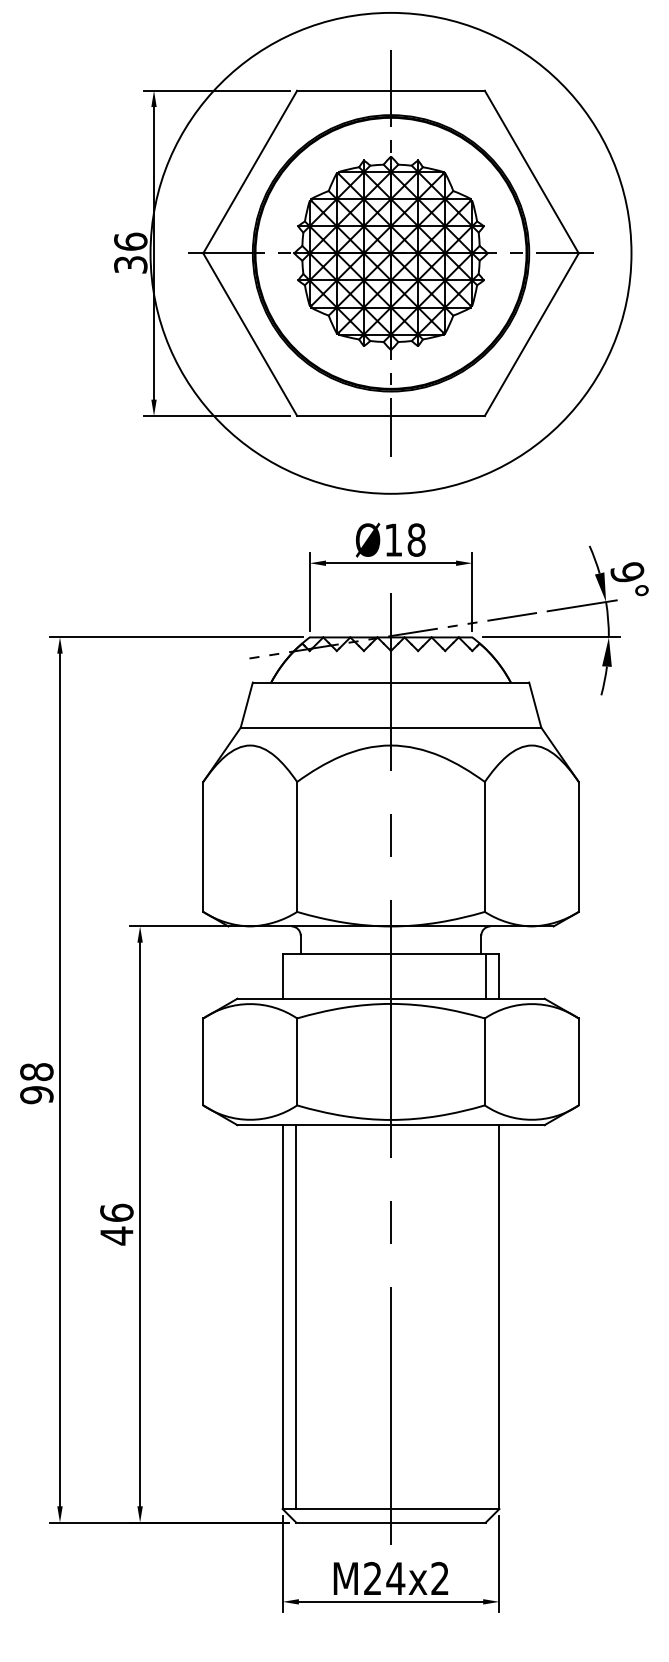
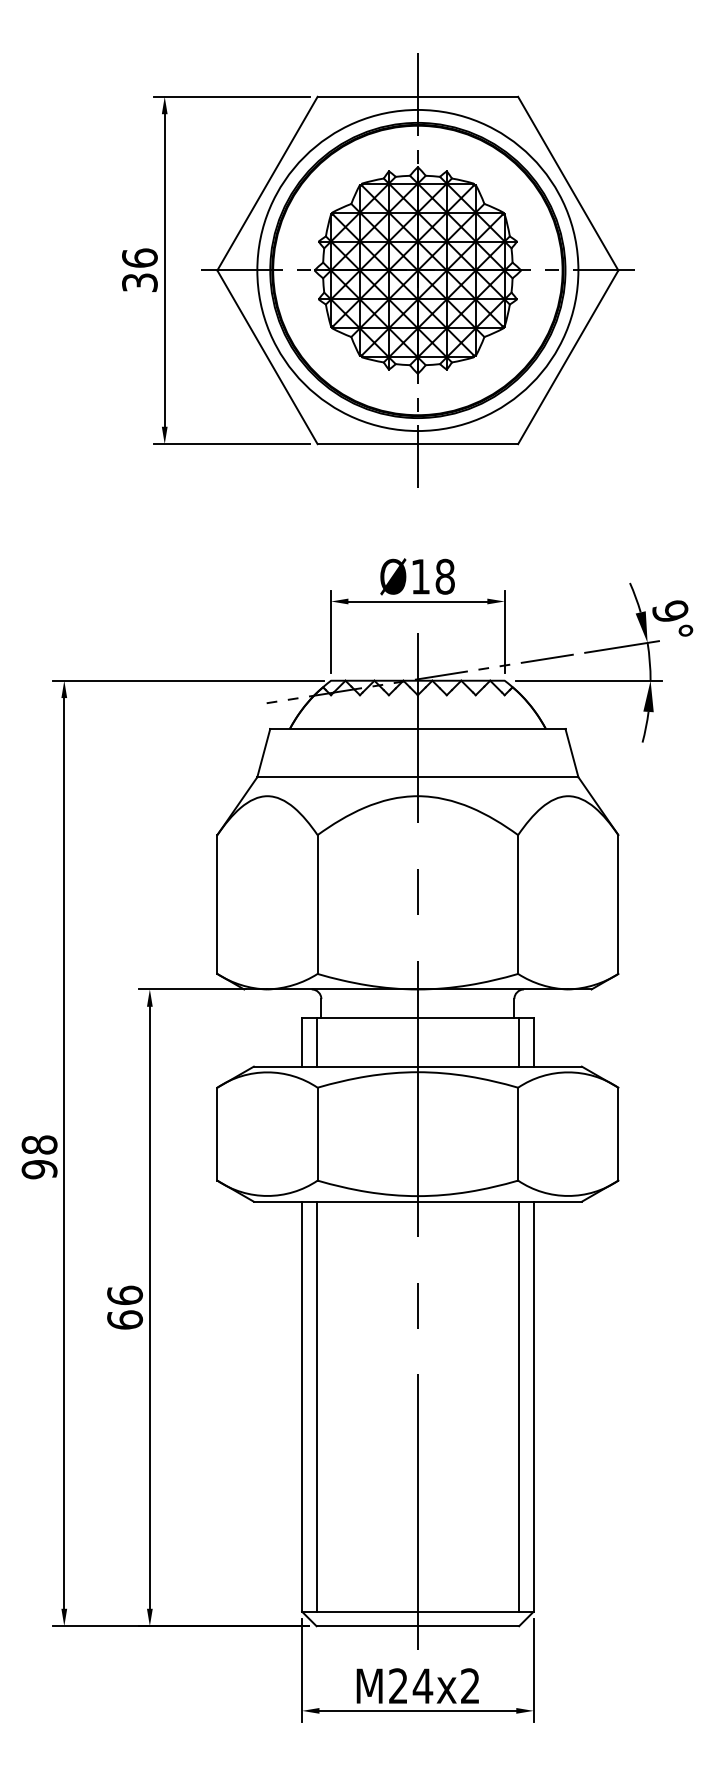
circle: (390, 253) -> (417, 270), size x0.62
line: (296, 976) -> (316, 1042), added
text: (116, 1236) -> (124, 1320), 46 -> 66
line: (486, 1316) -> (519, 1406), added

